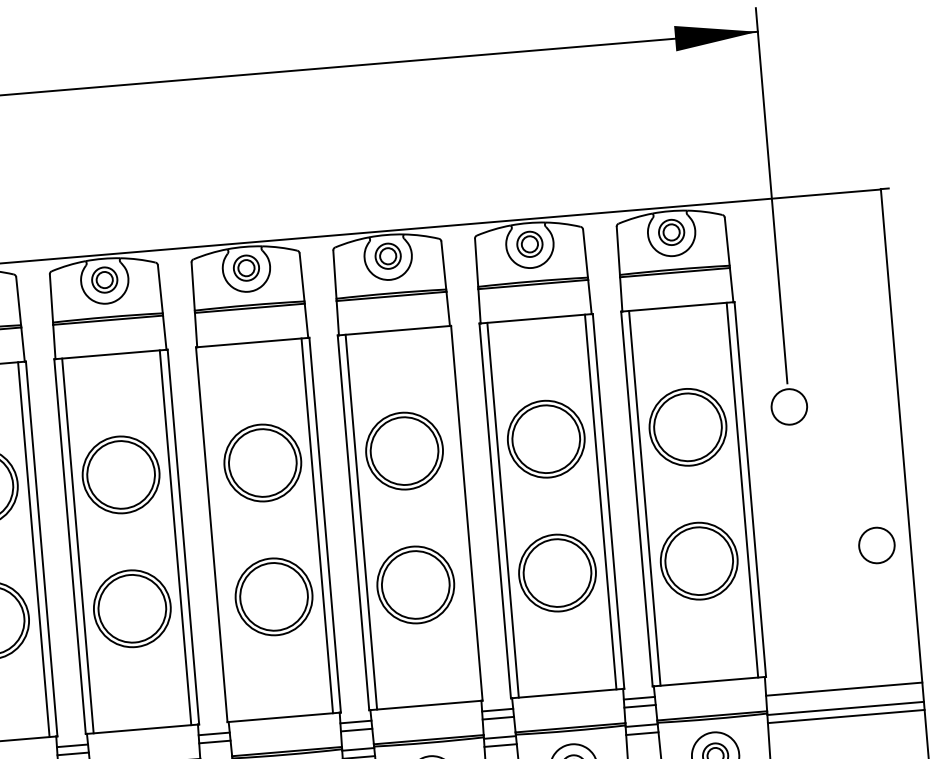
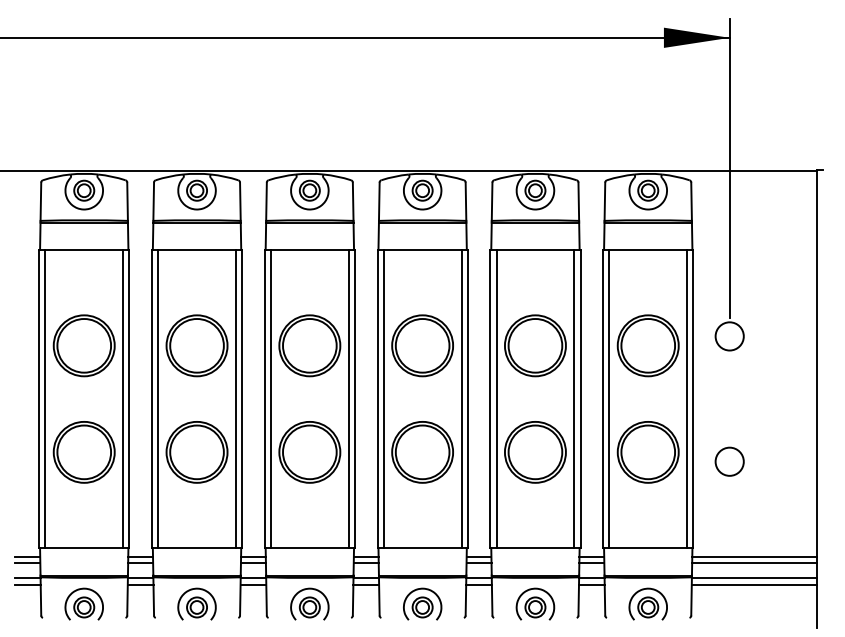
line: (458, 513) -> (461, 398), added
line: (220, 533) -> (271, 398), added
circle: (876, 545) -> (729, 461), moved
line: (843, 680) -> (754, 556), added

